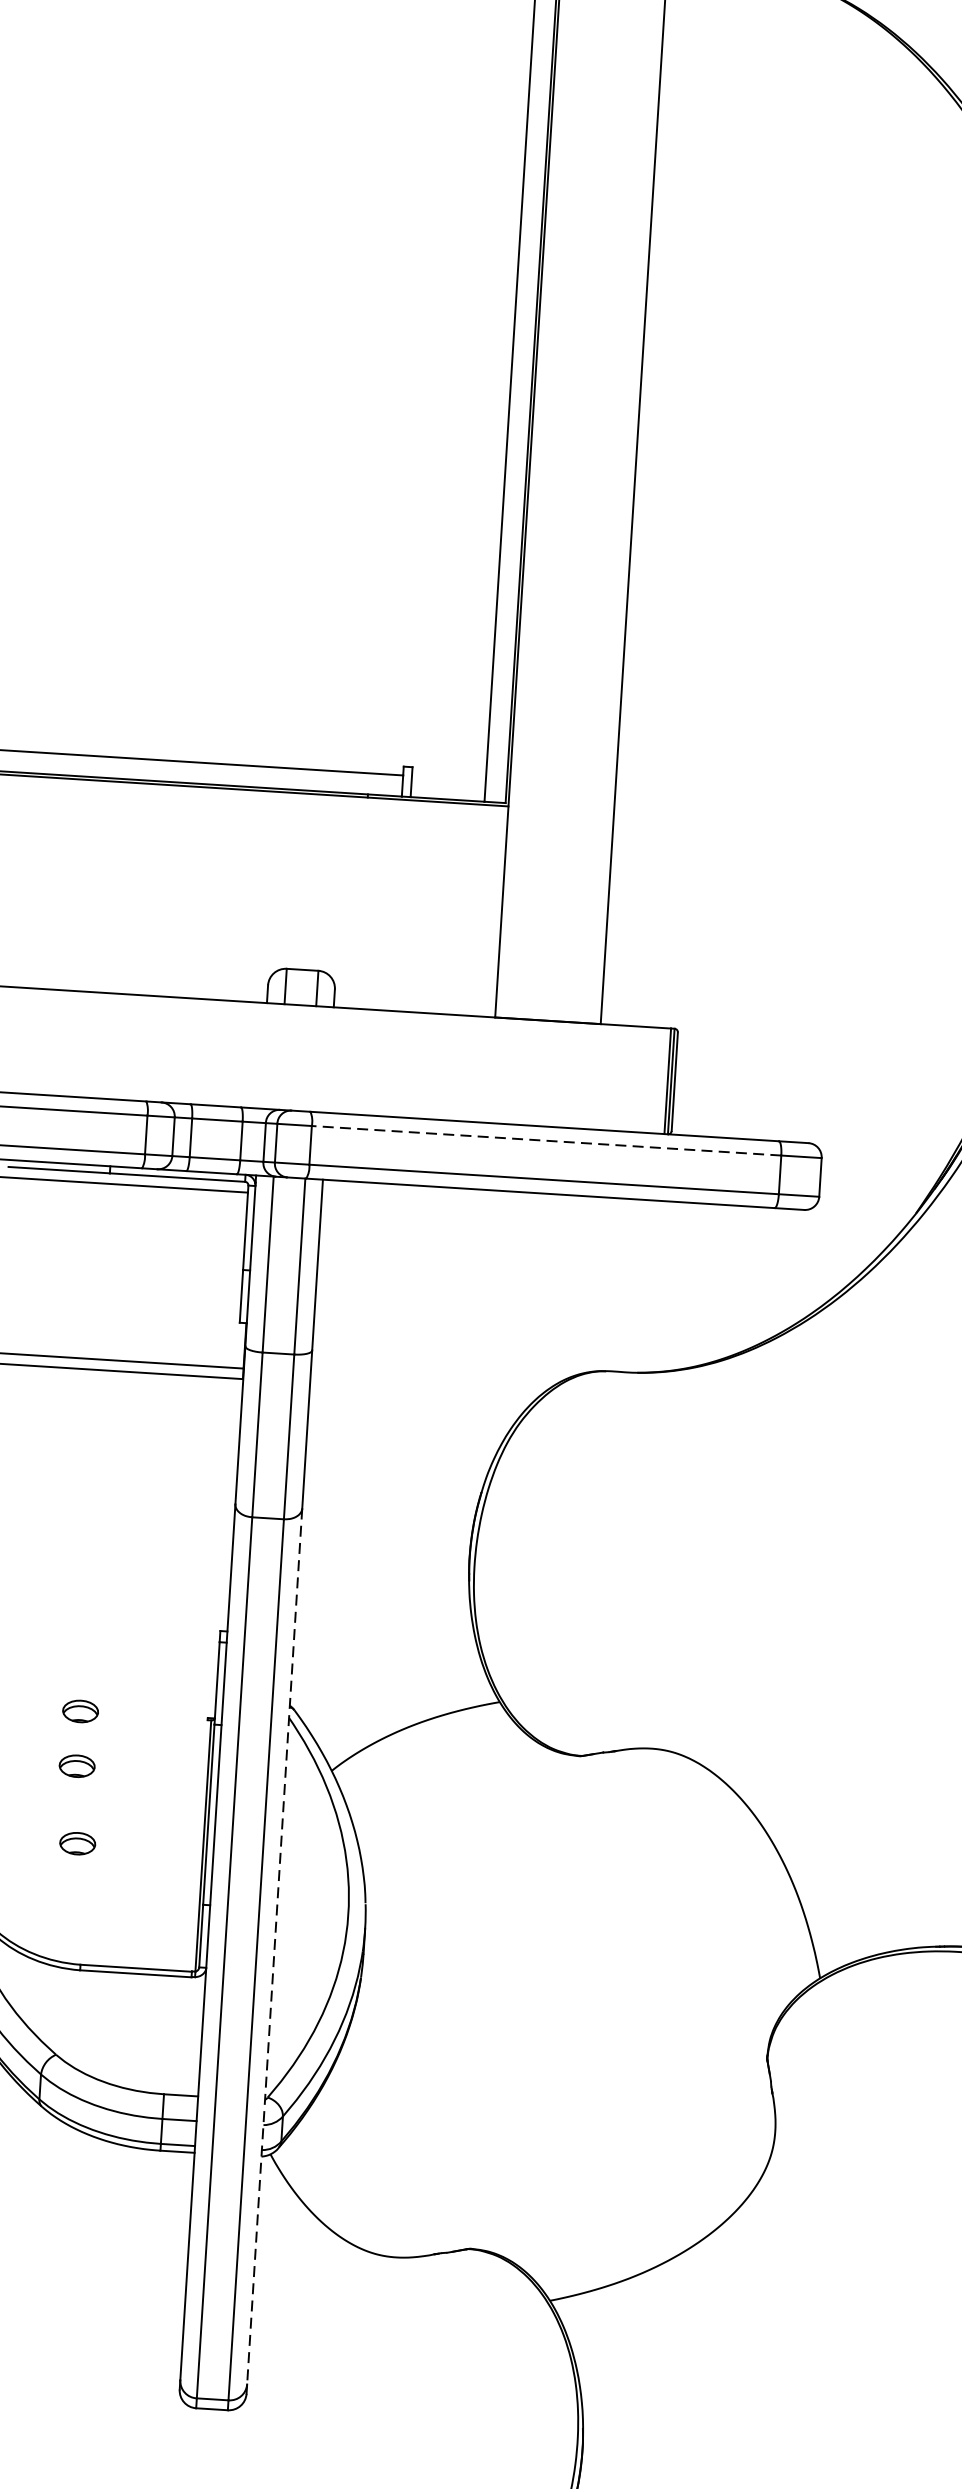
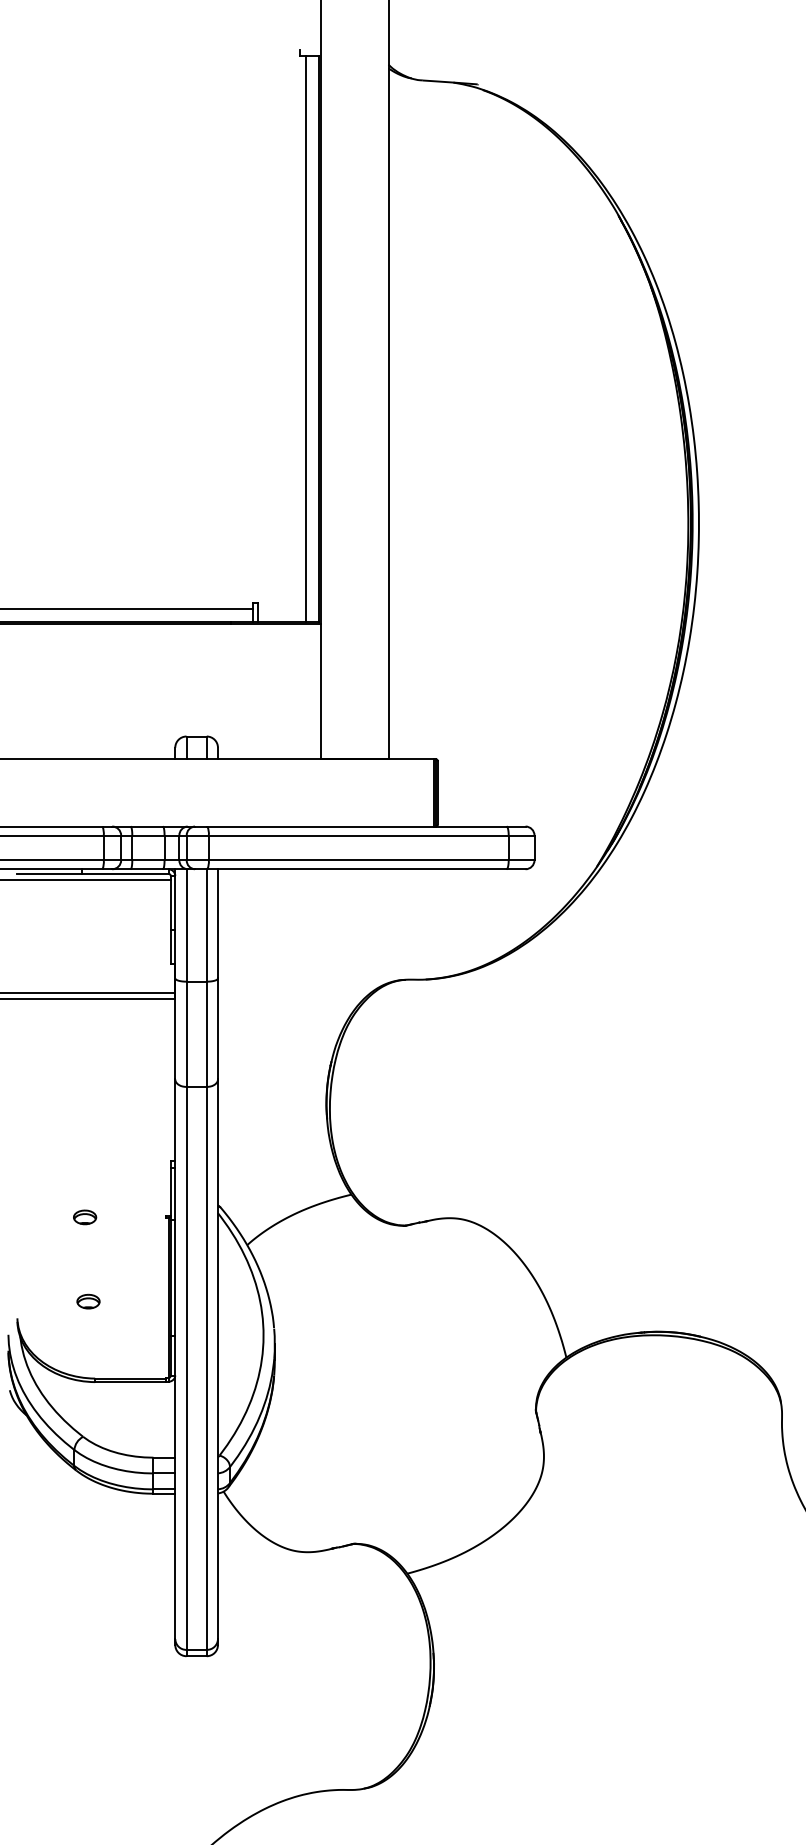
line: (546, 1140) -> (358, 835), dashed -> solid
part: (77, 1766) -> (85, 1252), removed
line: (273, 1946) -> (217, 1359), dashed -> solid

